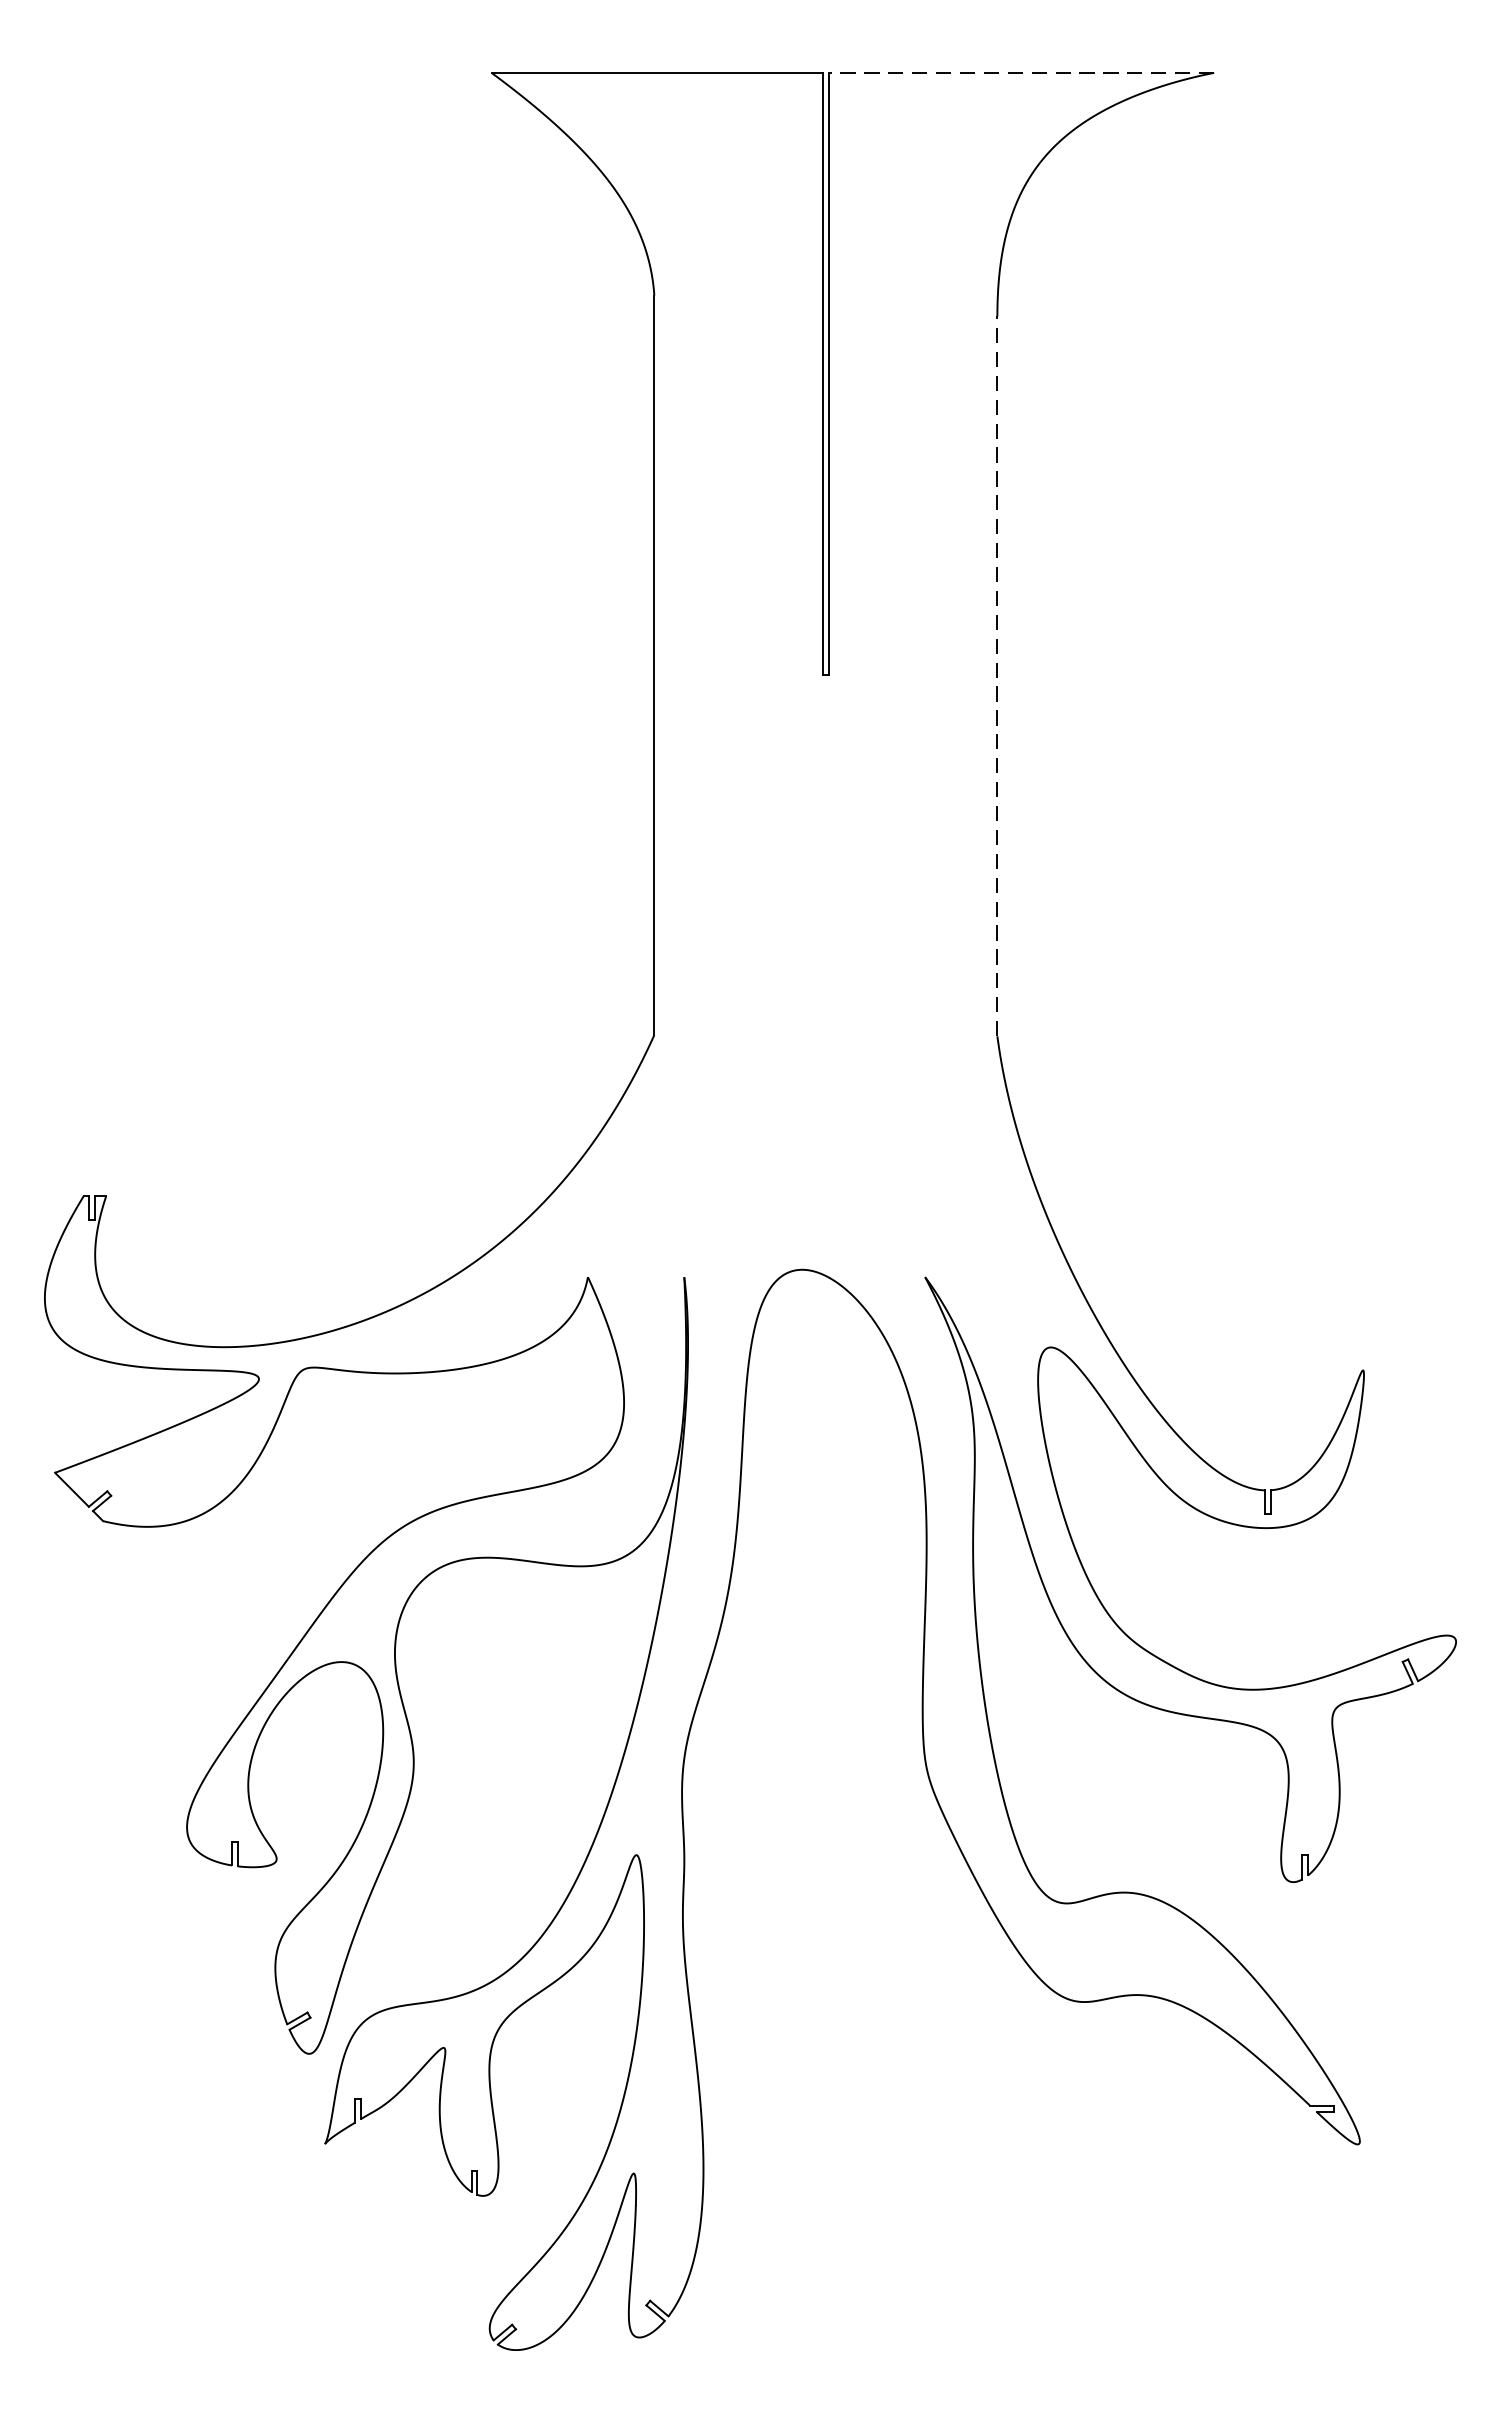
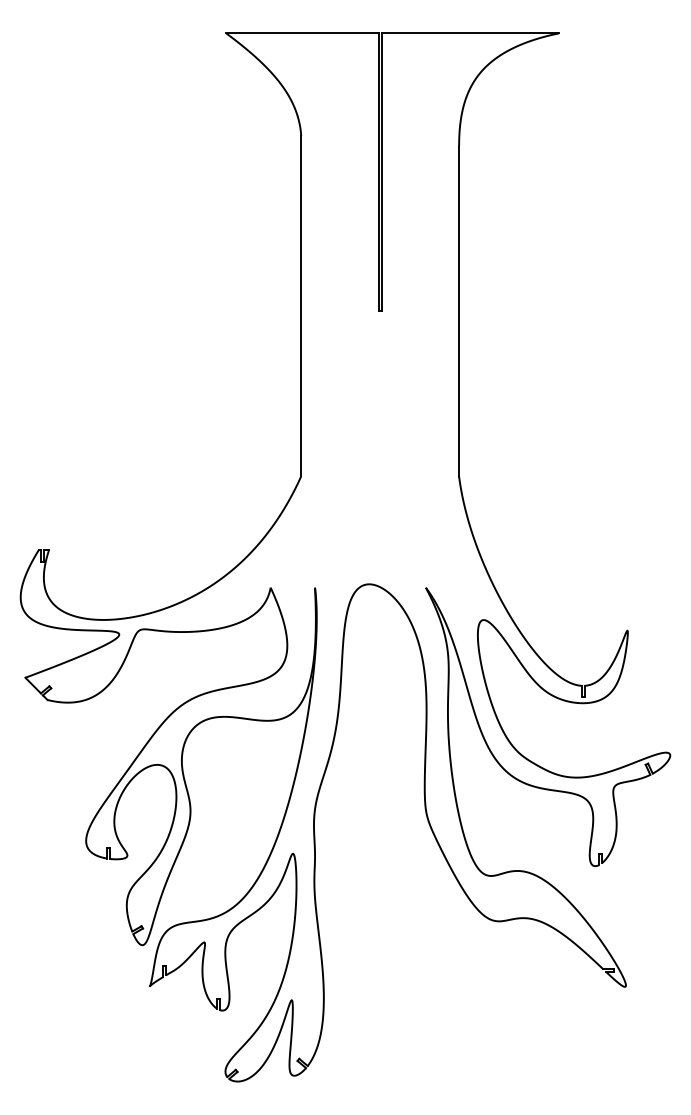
line: (1022, 73) -> (470, 33), dashed -> solid
line: (998, 677) -> (459, 311), dashed -> solid

